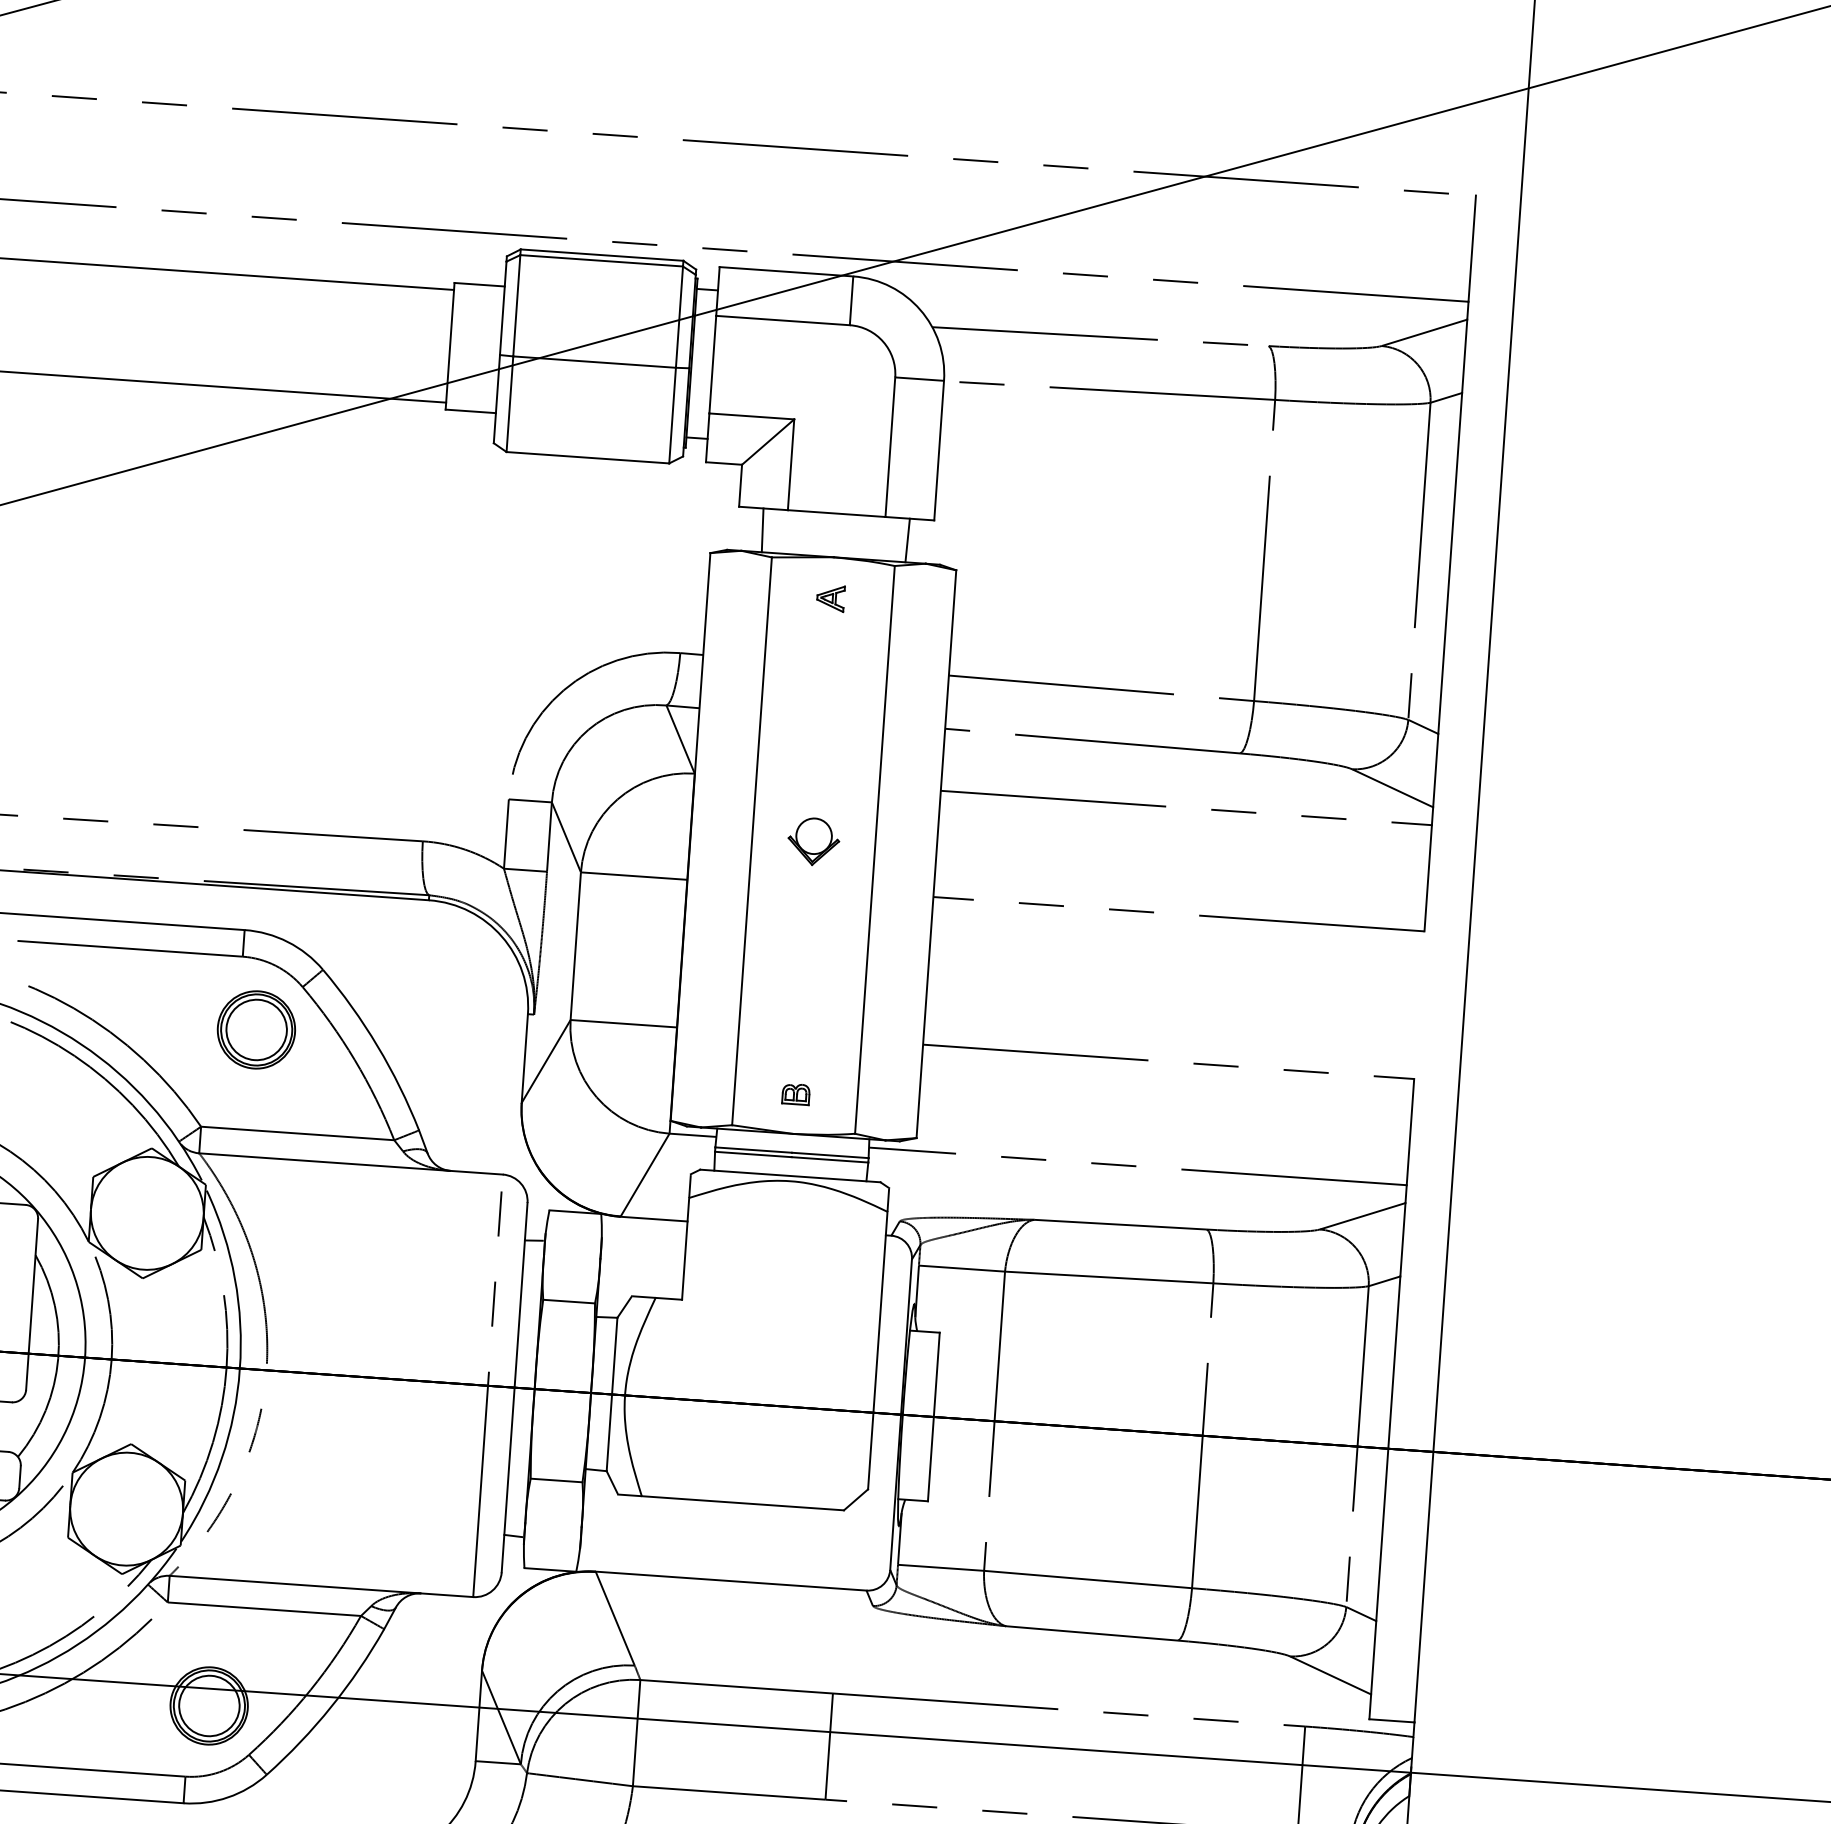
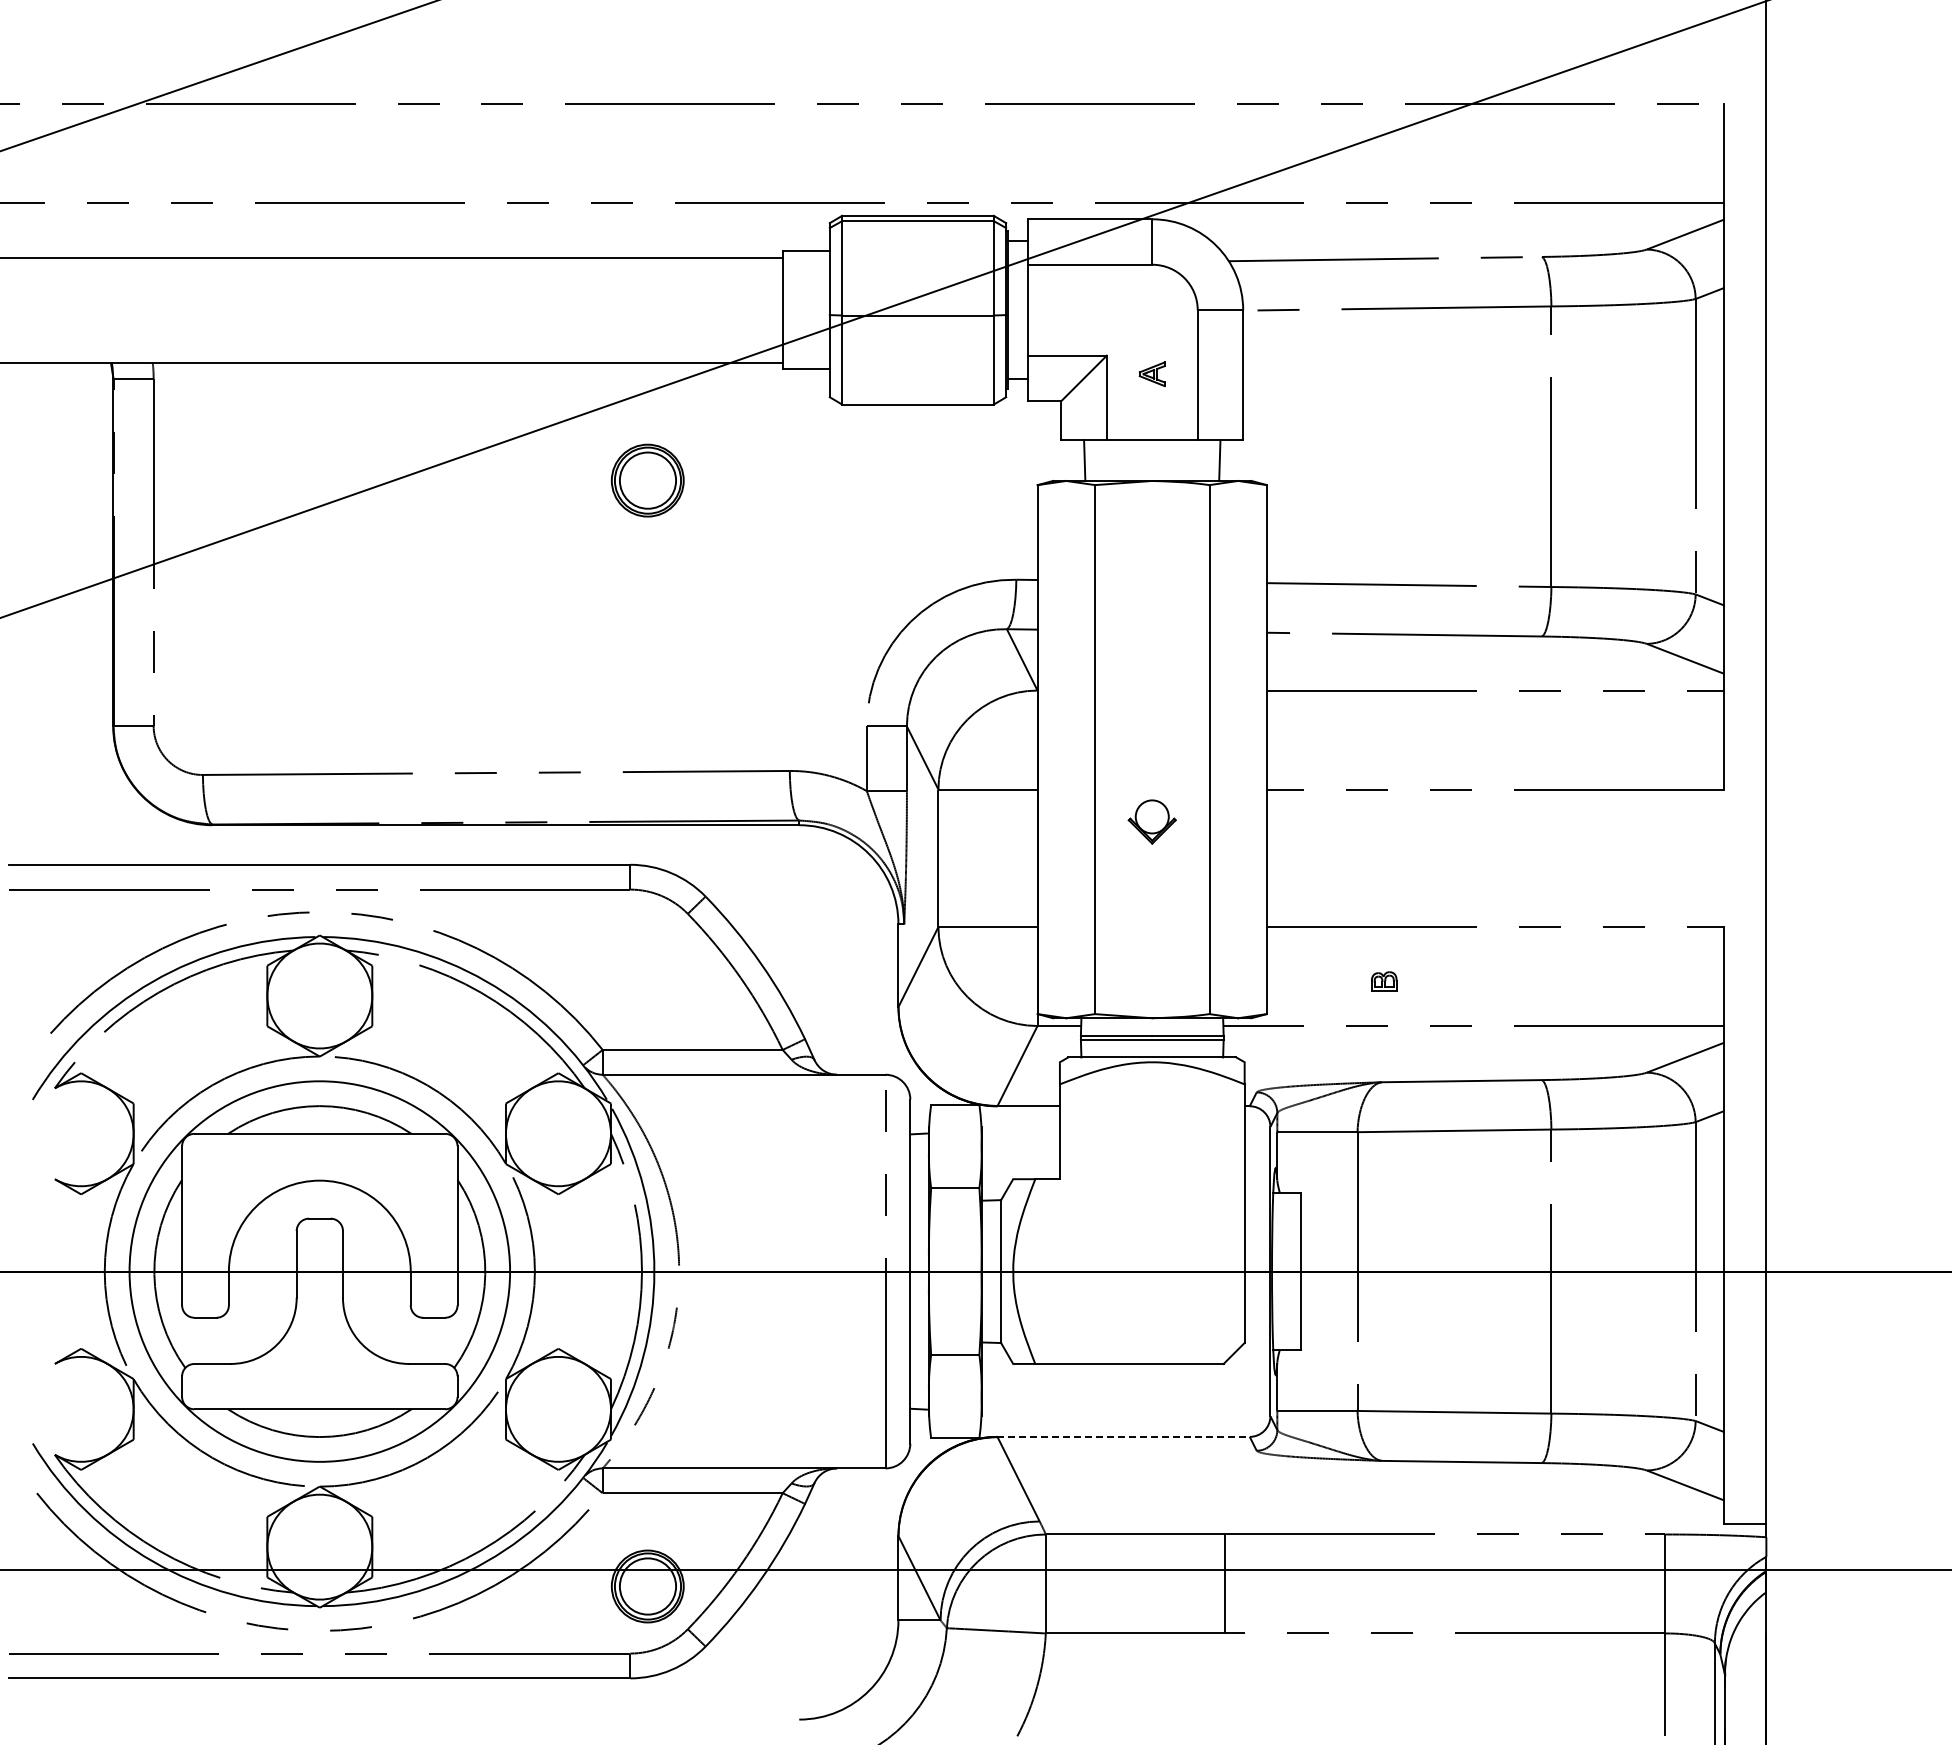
part: (829, 597) -> (1151, 373), moved
part: (812, 841) -> (1151, 821), moved
part: (256, 1029) -> (647, 480), moved
part: (796, 1094) -> (1384, 981), moved
line: (732, 1580) -> (1124, 1436), solid -> dashed

